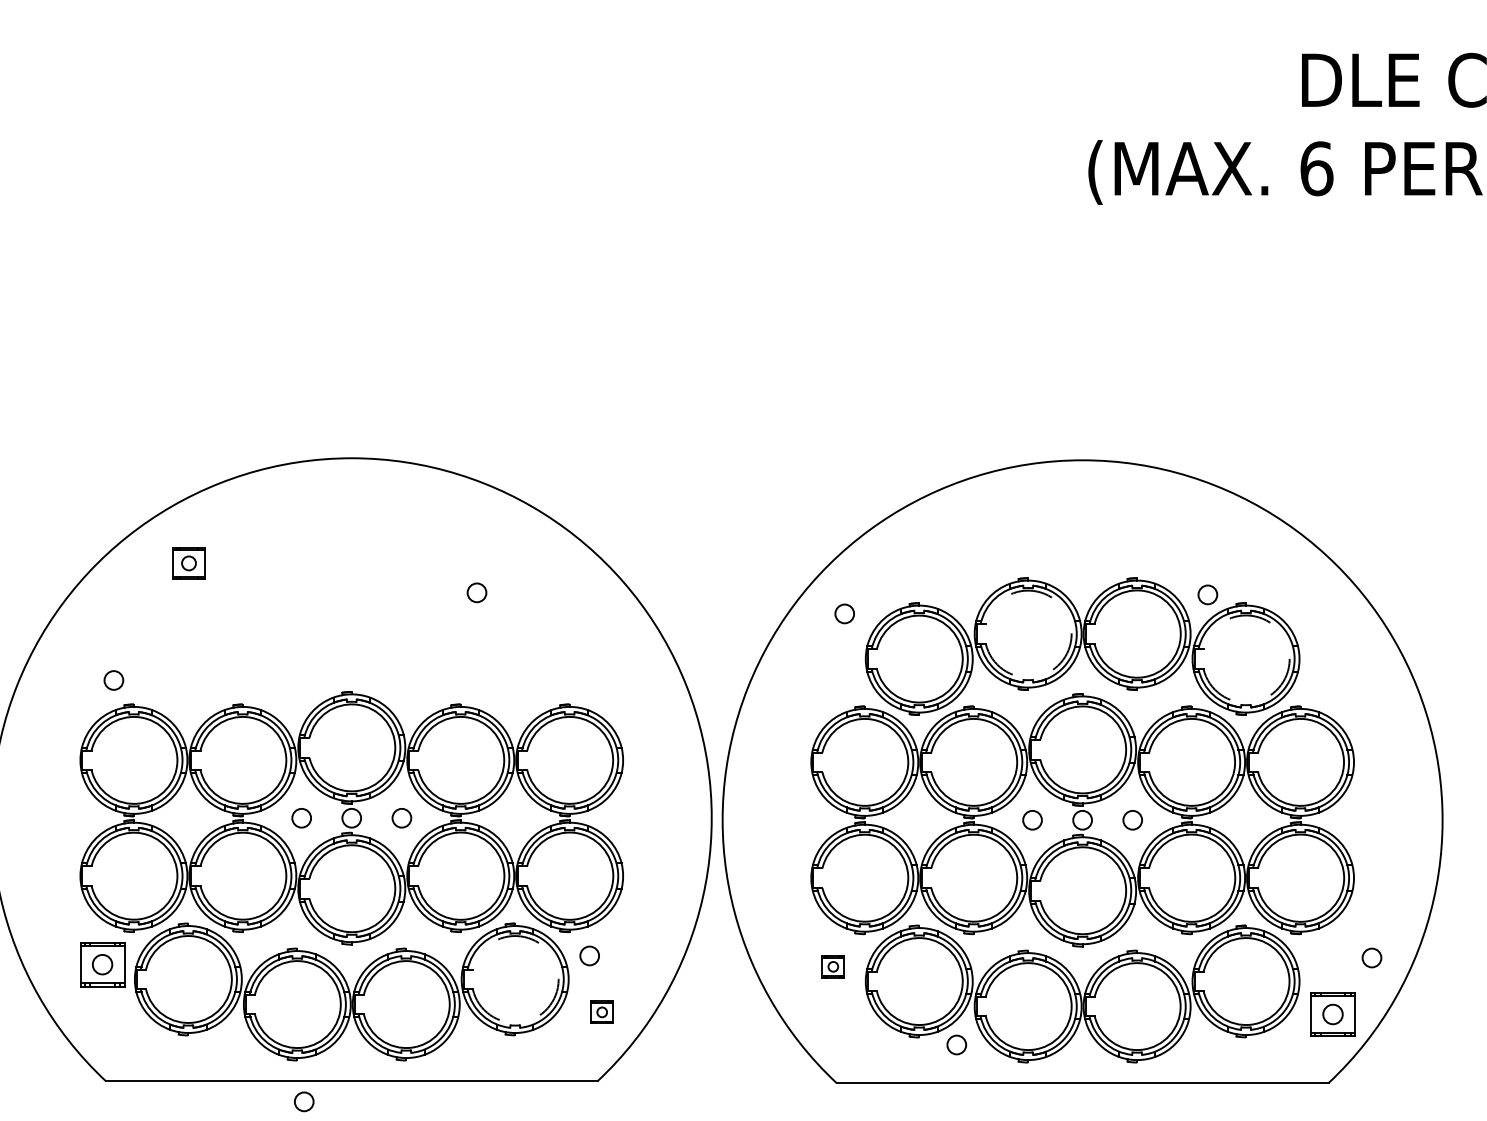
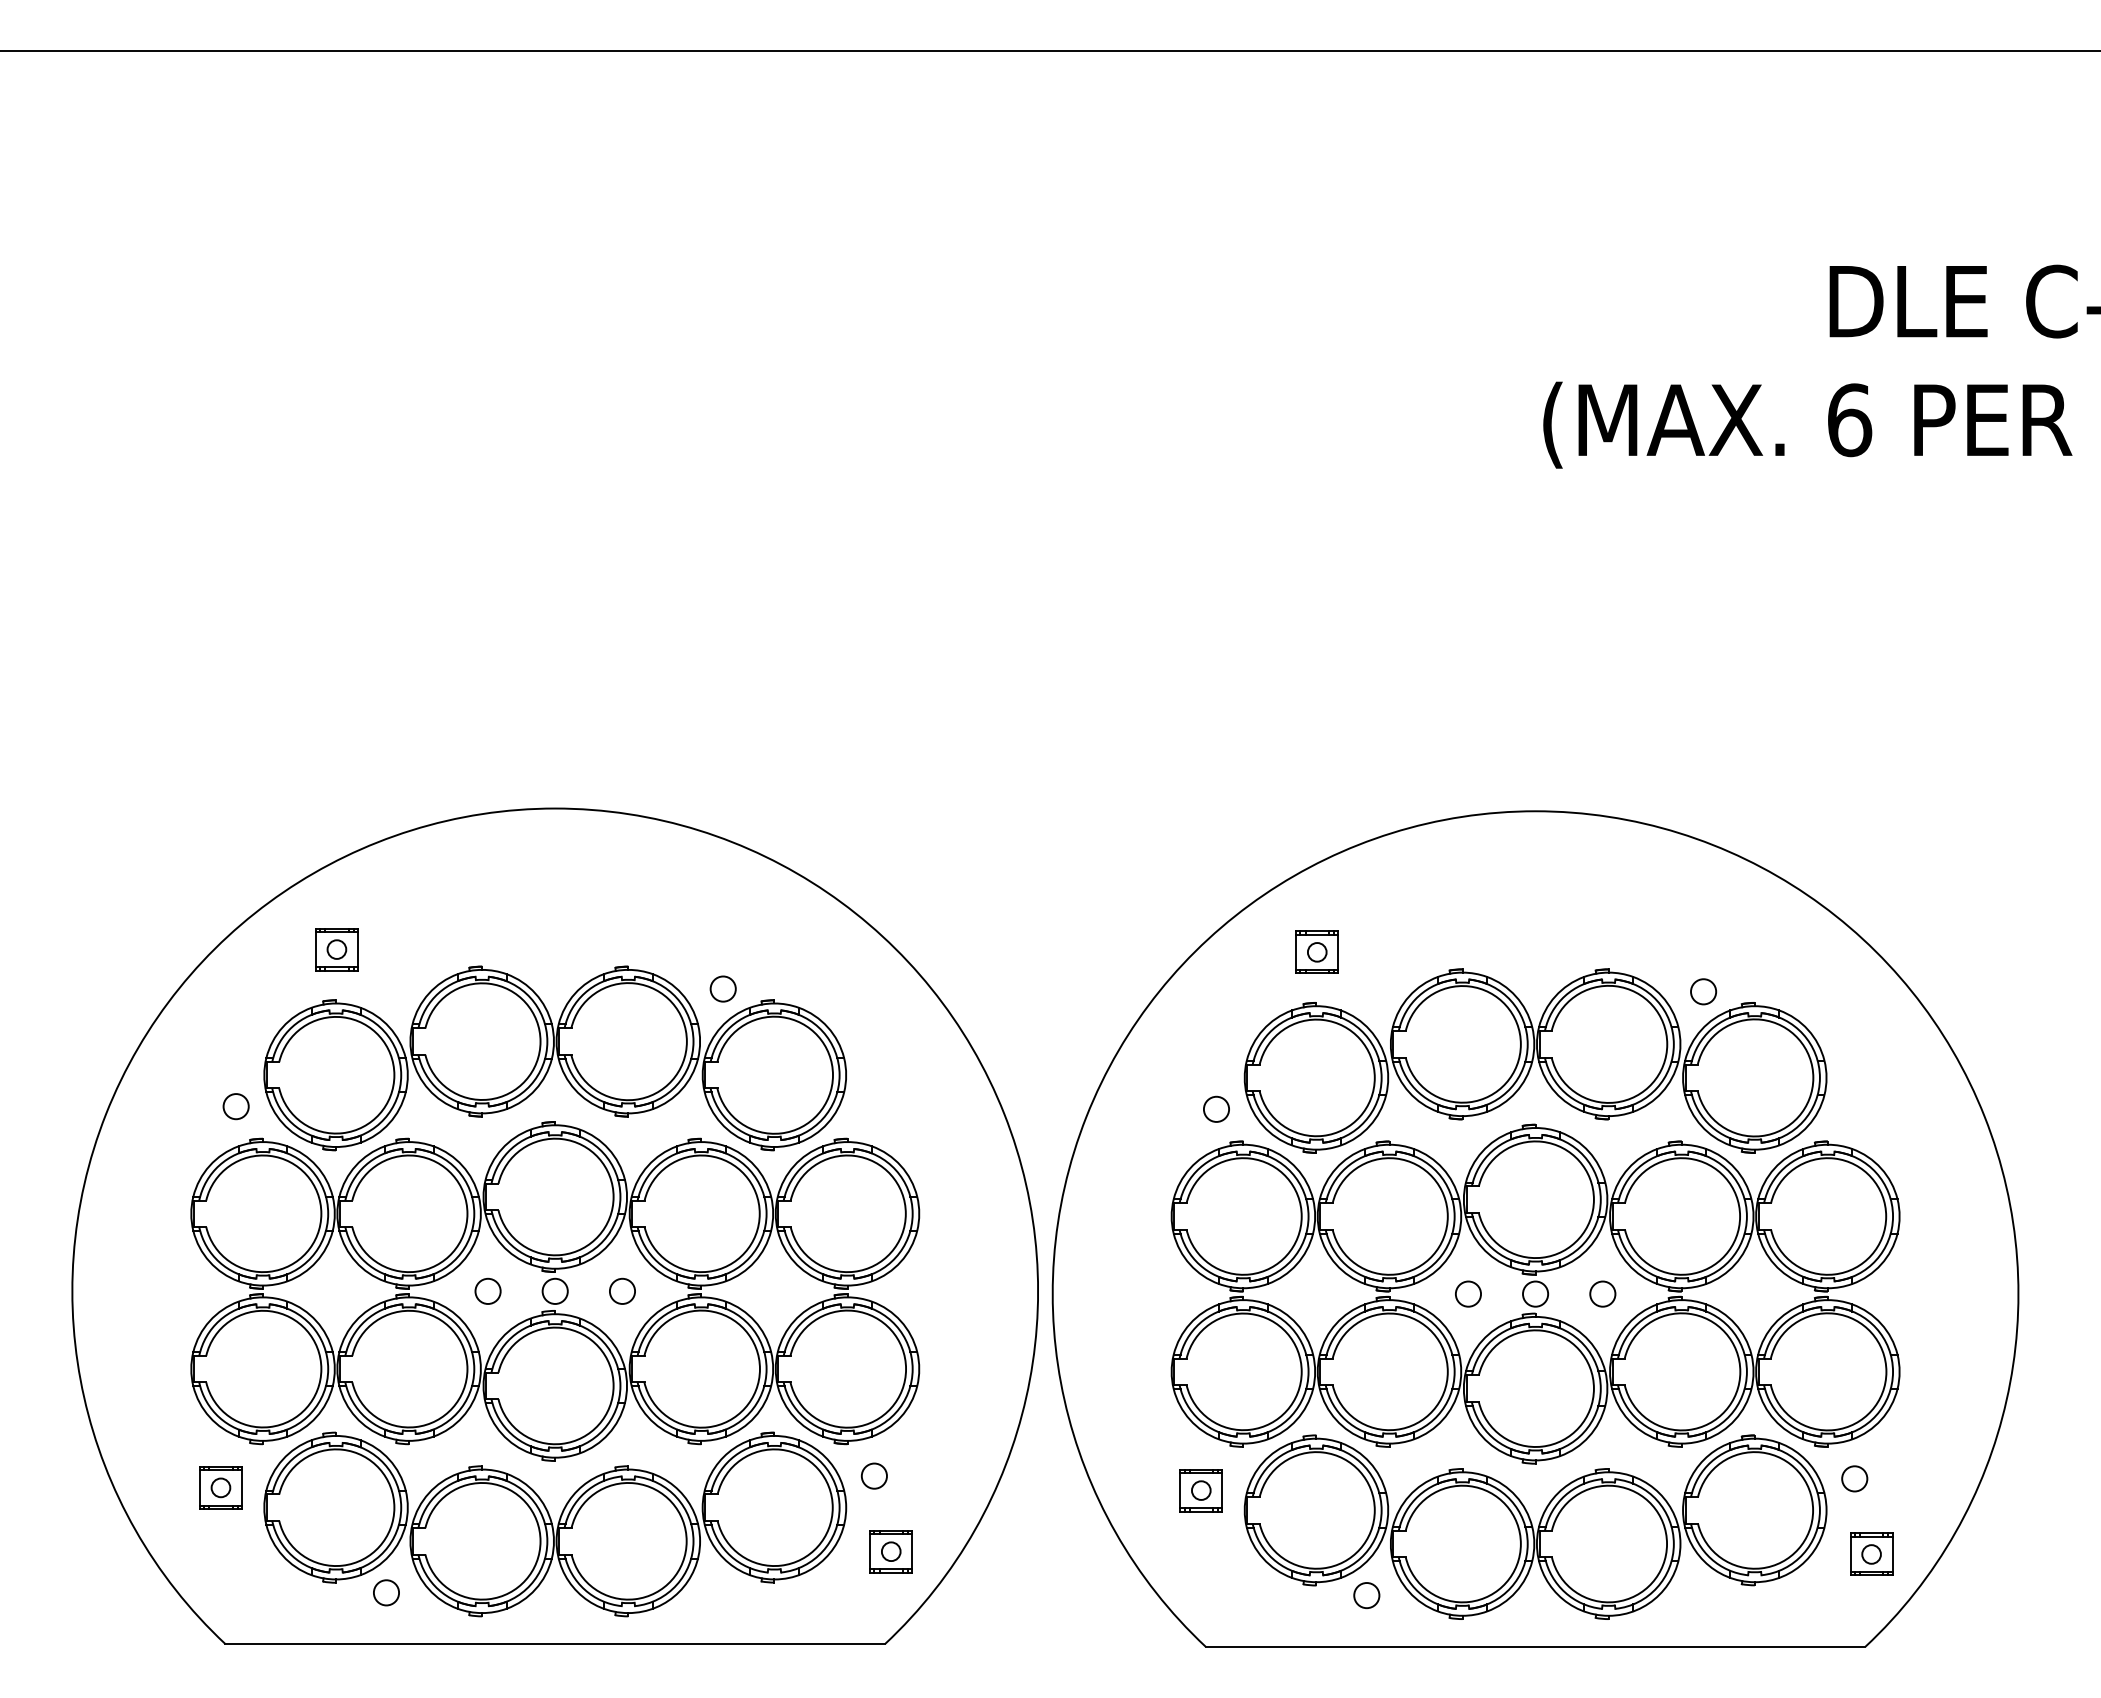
part: (919, 564) -> (1316, 951), added
circle: (844, 613) -> (1216, 1108), moved
arc: (1071, 634) -> (1520, 1044), dashed -> solid
part: (351, 644) -> (554, 1058), added
arc: (1289, 658) -> (1813, 1077), dashed -> solid
circle: (1371, 957) -> (1854, 1478), moved
part: (102, 964) -> (220, 1487), size x0.71
part: (832, 966) -> (1200, 1490), size x1.43
arc: (558, 979) -> (832, 1507), dashed -> solid
part: (601, 1012) -> (890, 1551), size x1.43
part: (1333, 1013) -> (1871, 1553), size x0.71
circle: (304, 1101) -> (386, 1592), moved

